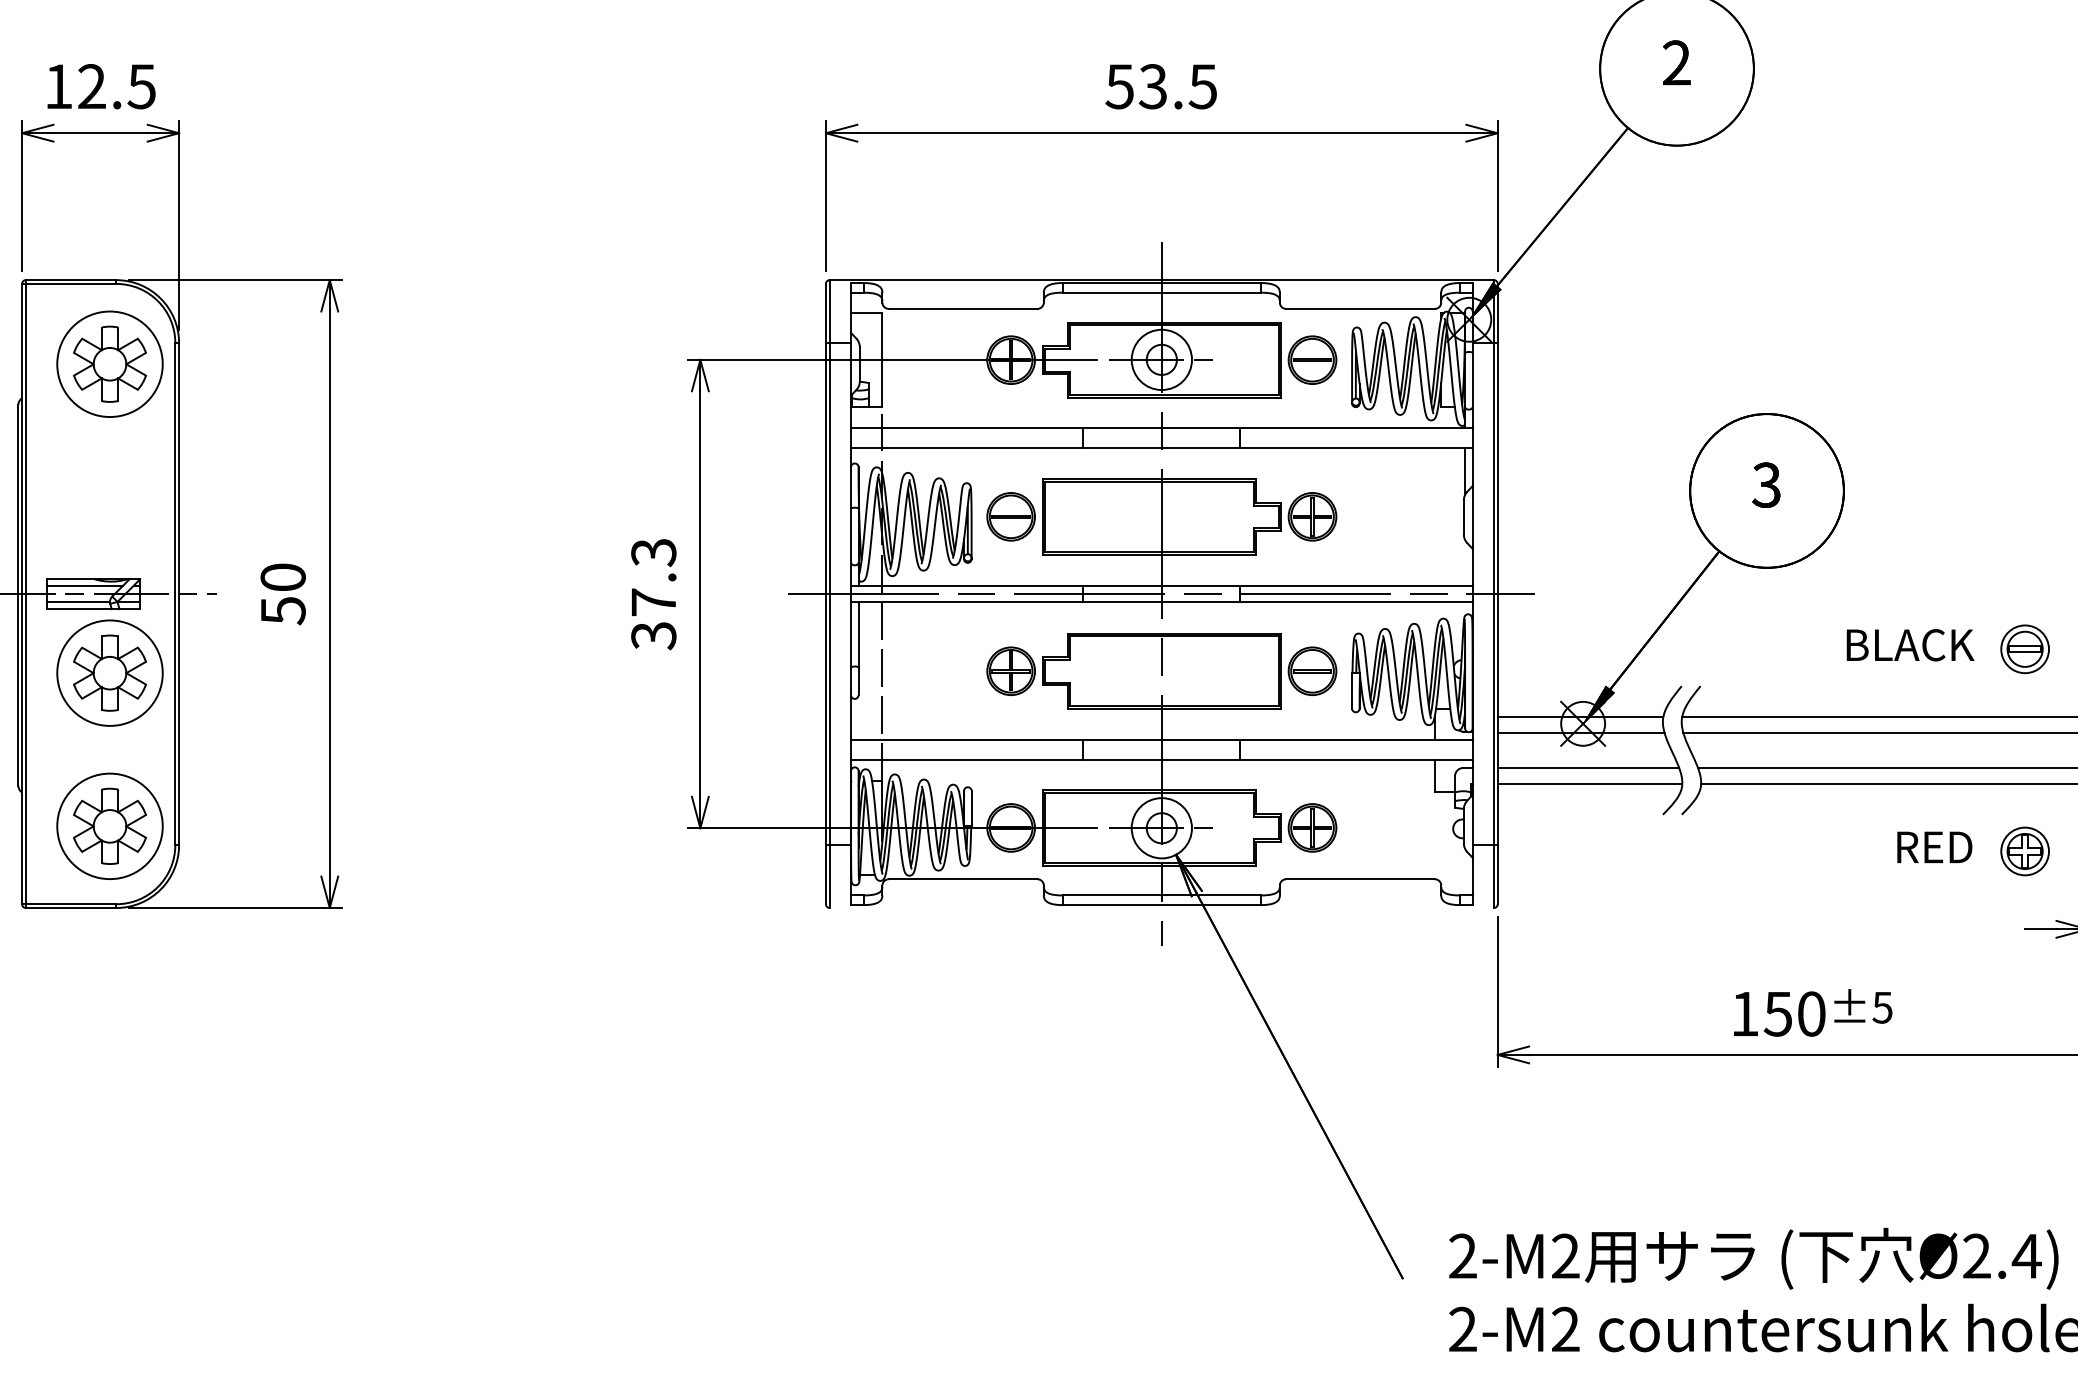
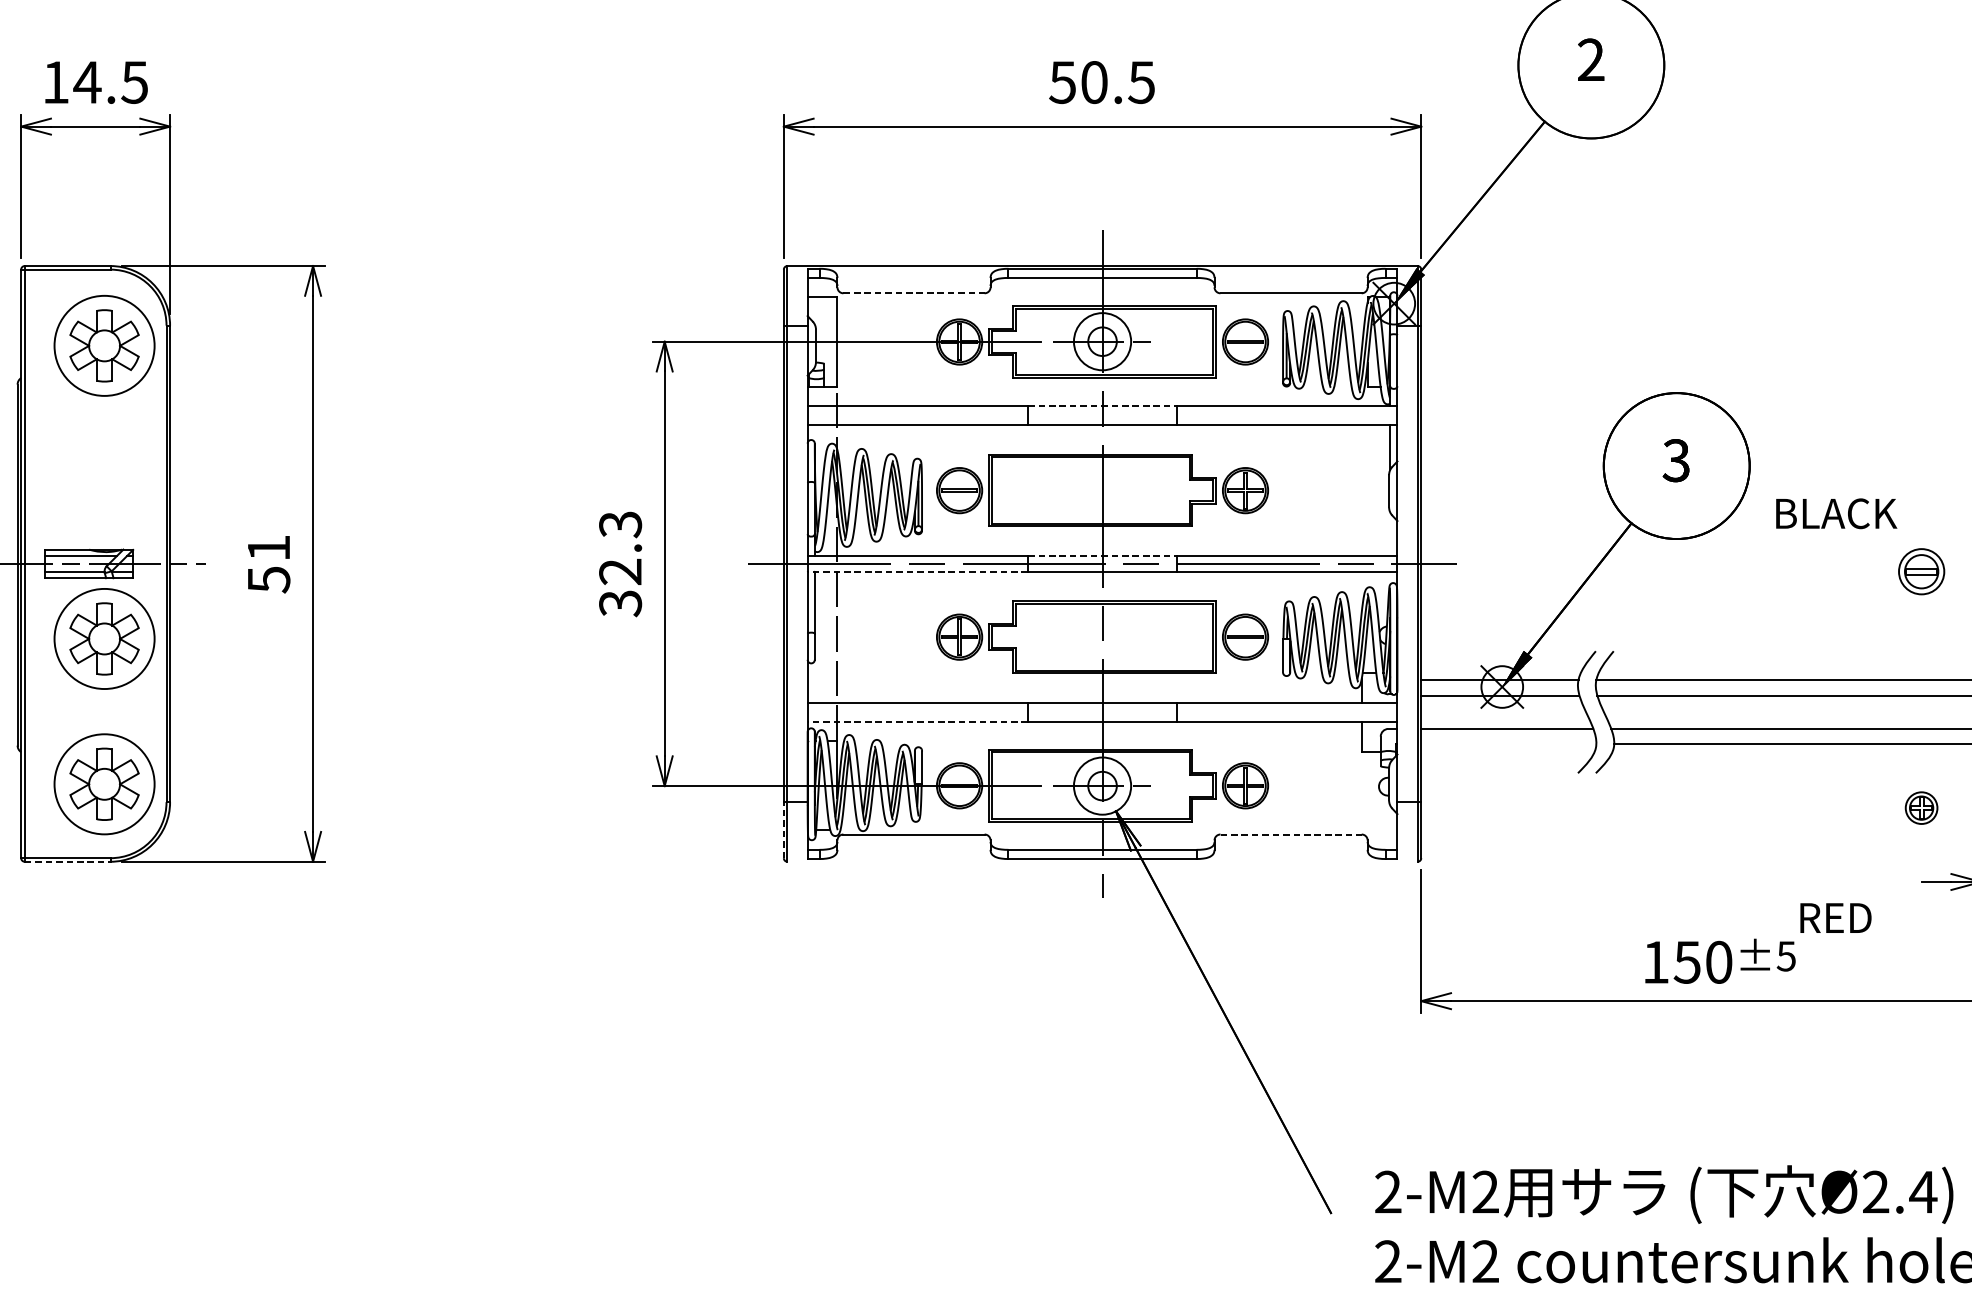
text: (91, 86) -> (87, 82), 12.5 -> 14.5
text: (1152, 86) -> (1093, 82), 53.5 -> 50.5
line: (963, 308) -> (914, 292), solid -> dashed
line: (1162, 427) -> (1103, 405), solid -> dashed
text: (282, 576) -> (268, 547), 50 -> 51
line: (1162, 585) -> (1103, 555), solid -> dashed
text: (653, 602) -> (620, 571), 37.3 -> 32.3
line: (966, 602) -> (917, 571), solid -> dashed
text: (1910, 645) -> (1836, 514), moved
part: (2024, 649) -> (1921, 571), moved
line: (966, 760) -> (917, 721), solid -> dashed
line: (1589, 784) -> (1508, 744), removed
text: (1934, 847) -> (1835, 918), moved
part: (2024, 851) -> (1921, 808), size x0.7
line: (825, 874) -> (783, 829), solid -> dashed
line: (1361, 879) -> (1291, 834), solid -> dashed
line: (71, 908) -> (68, 862), solid -> dashed

